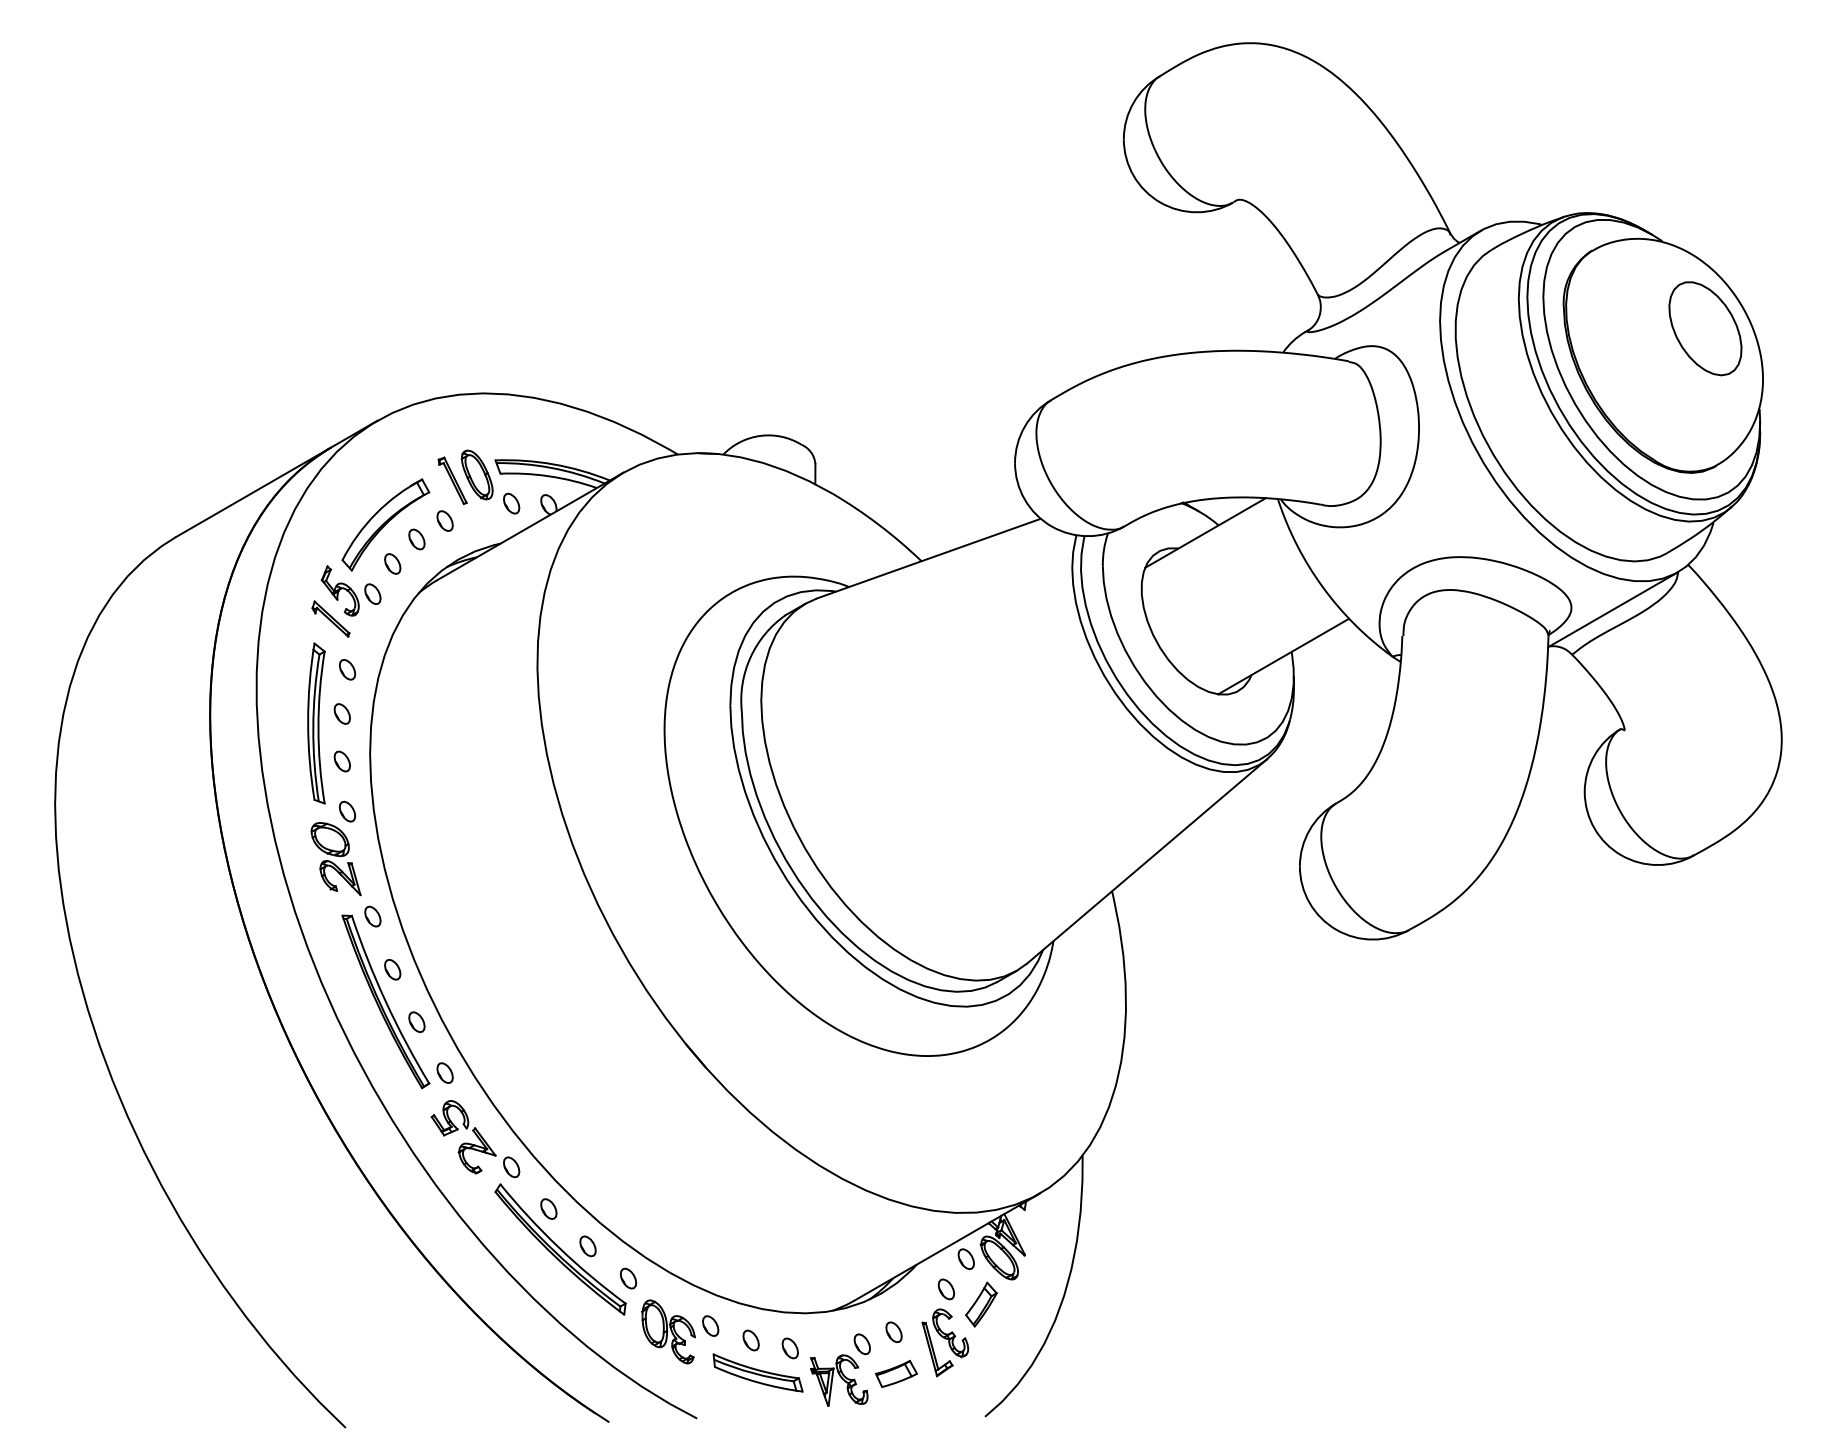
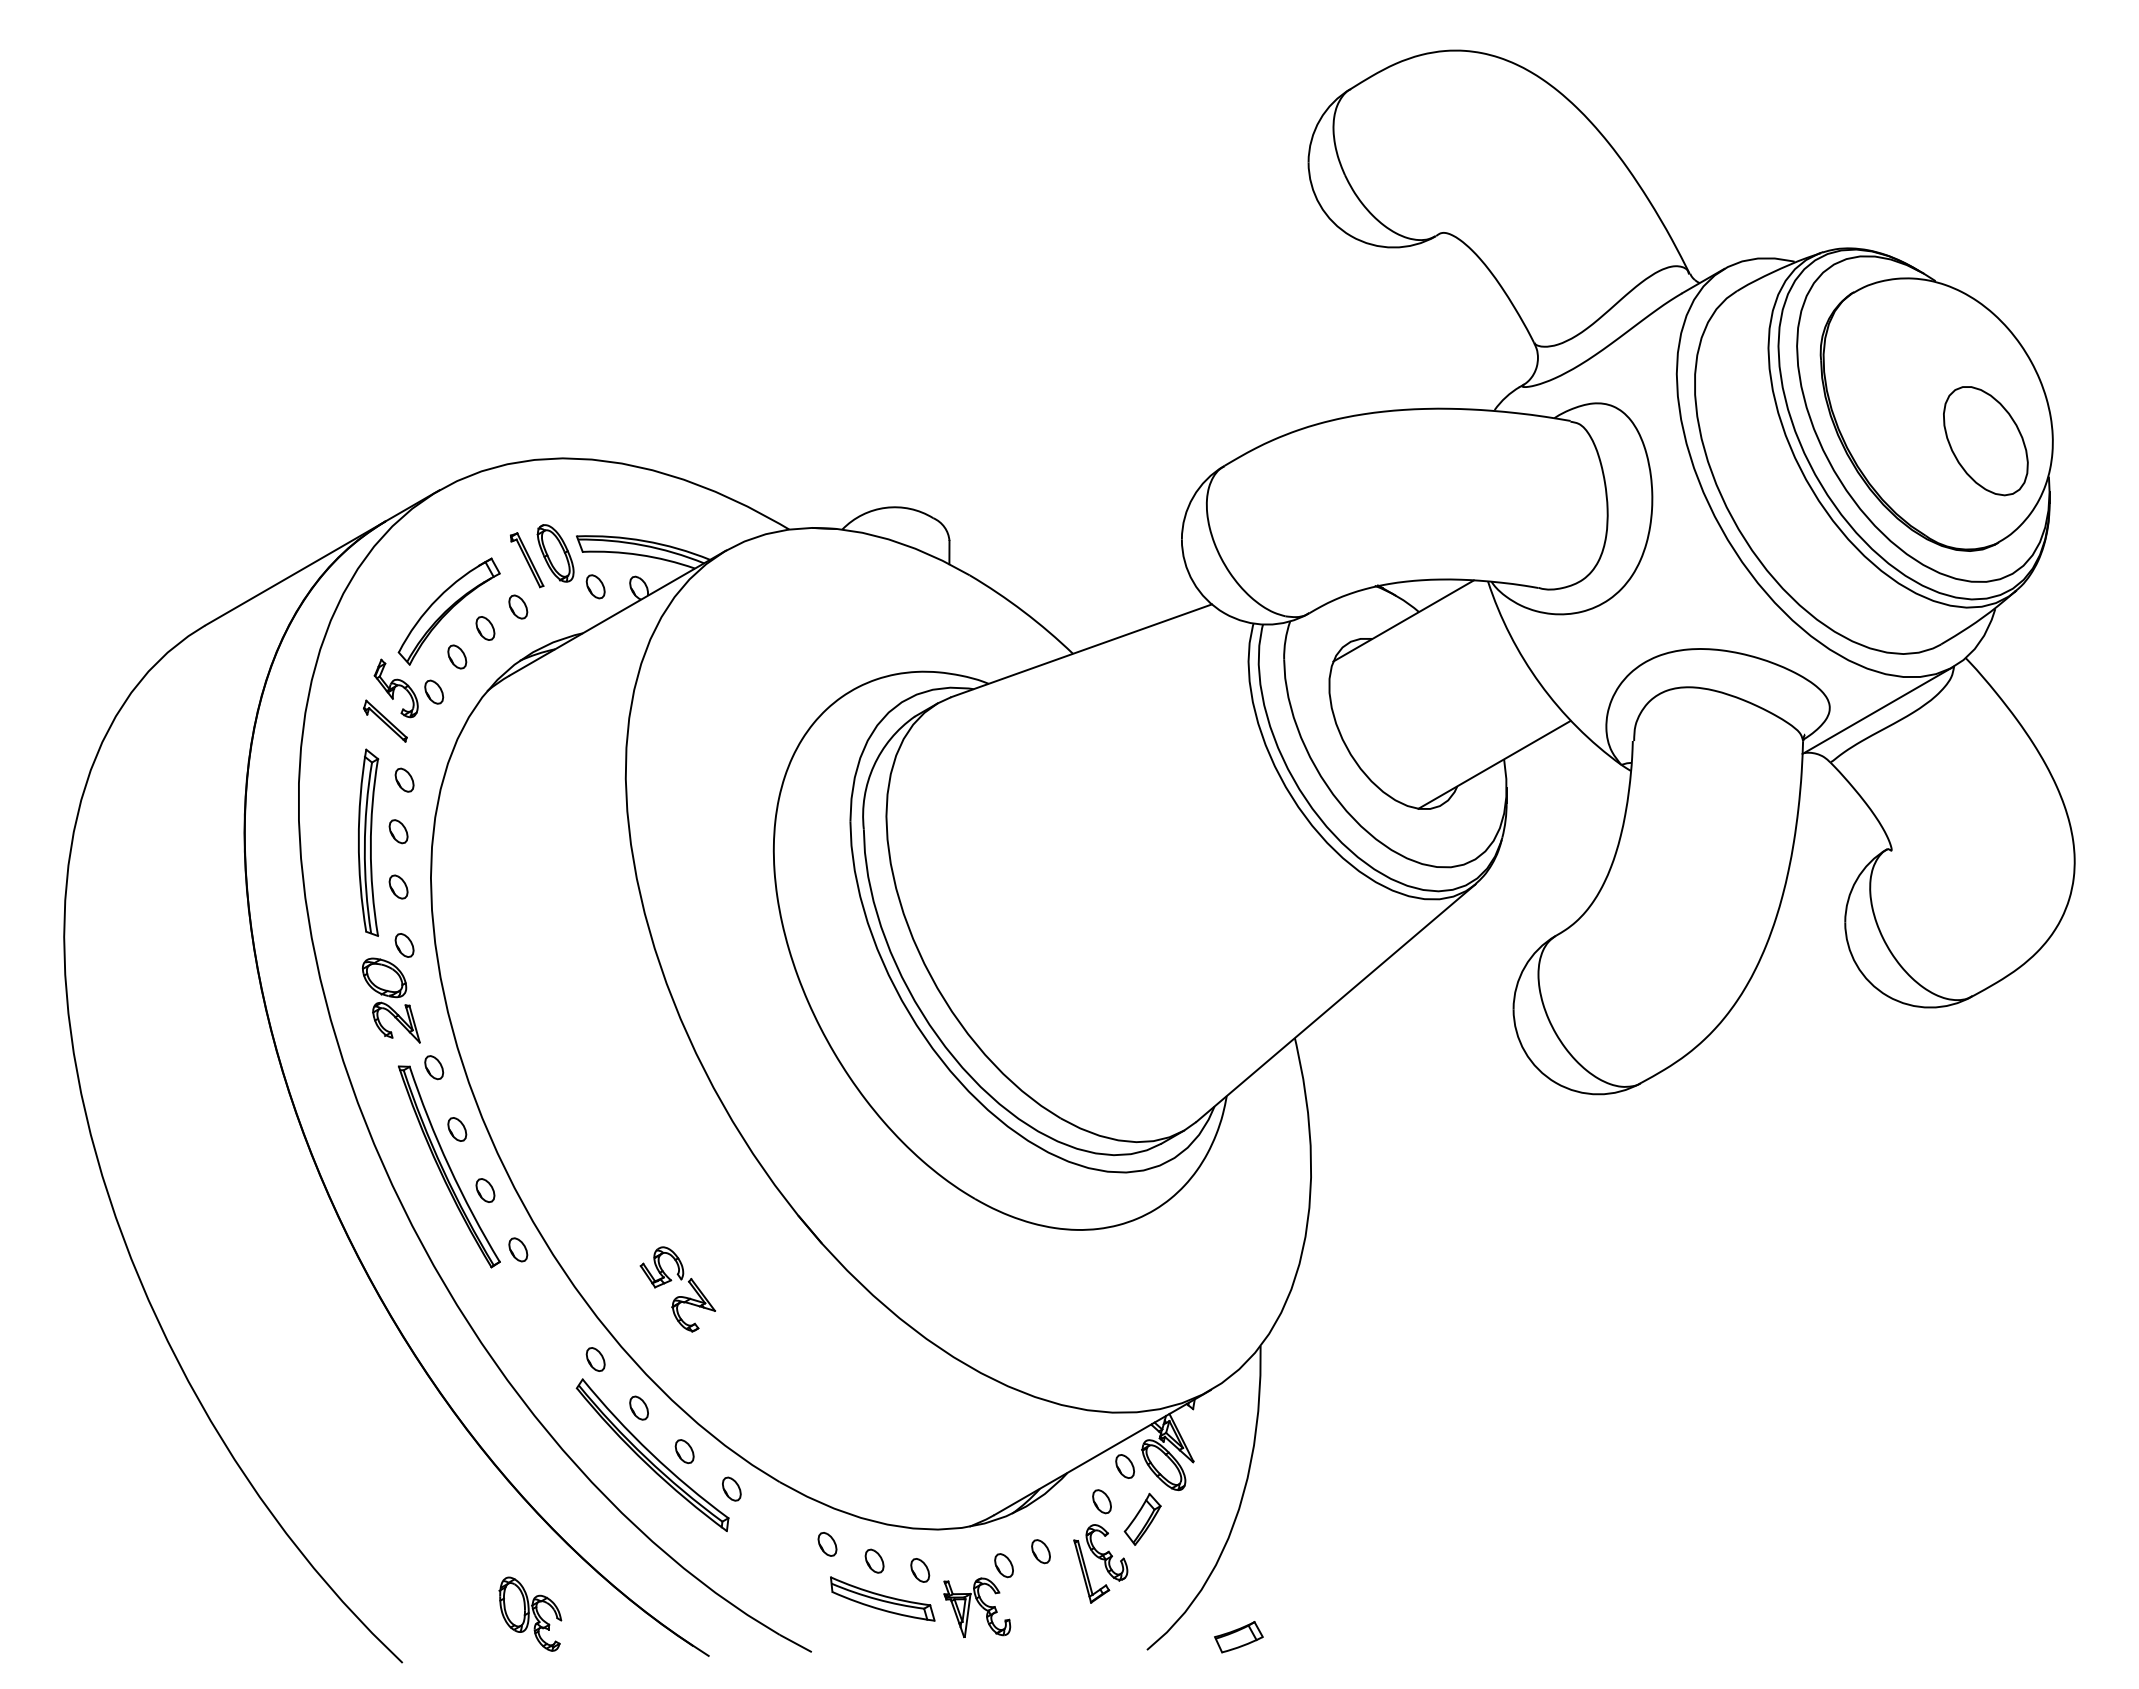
part: (1705, 329) -> (1985, 441), moved
part: (463, 1143) -> (677, 1296), moved
part: (668, 1331) -> (530, 1613), moved
part: (896, 1374) -> (1238, 1637), moved

